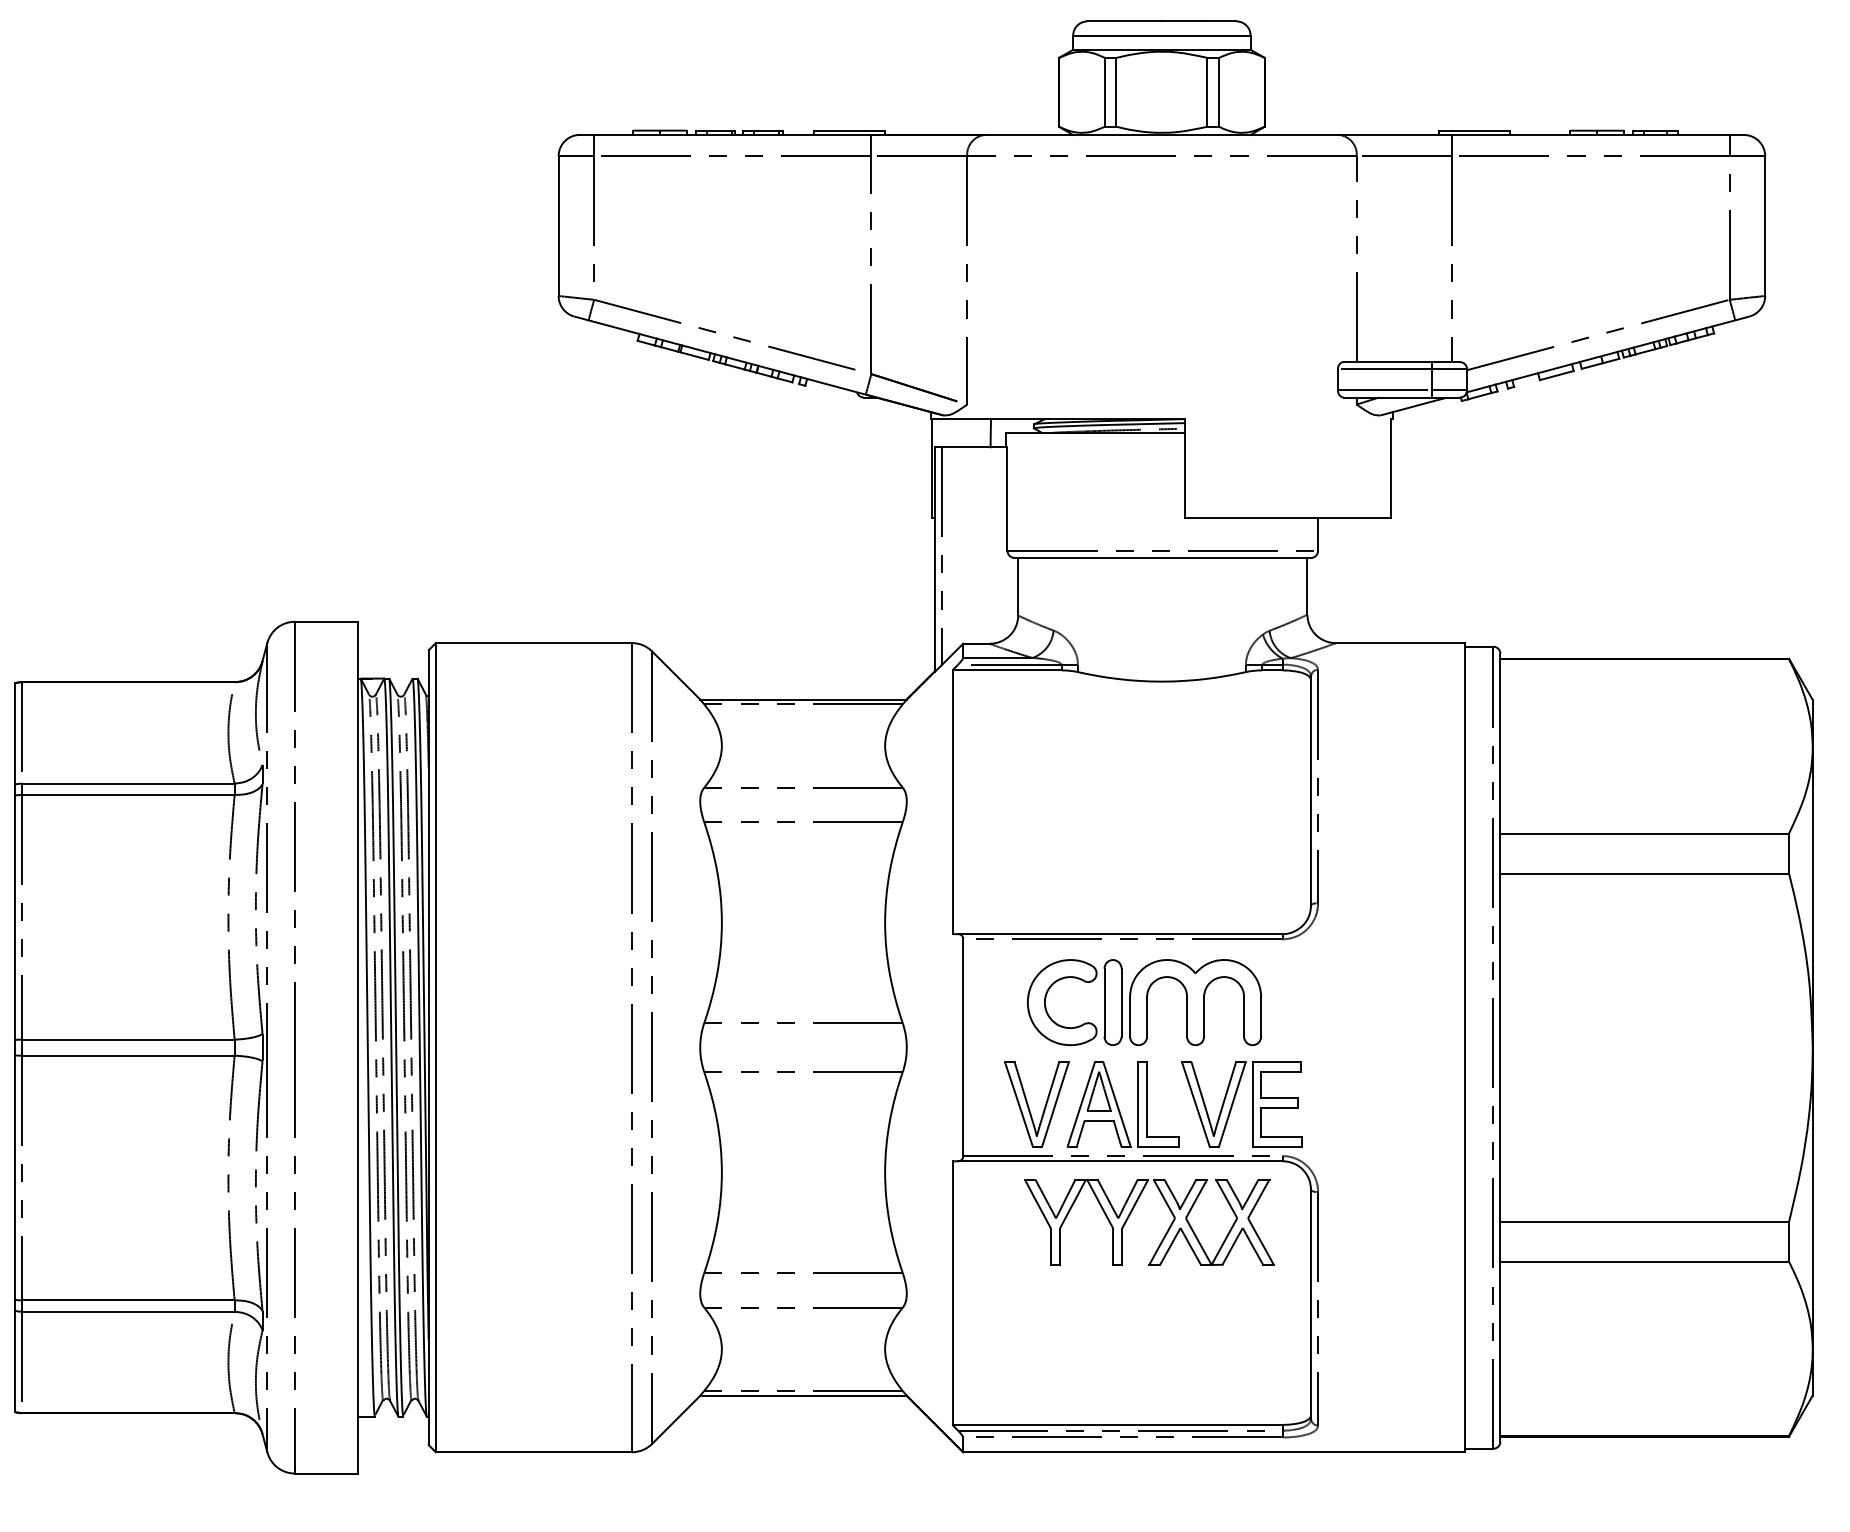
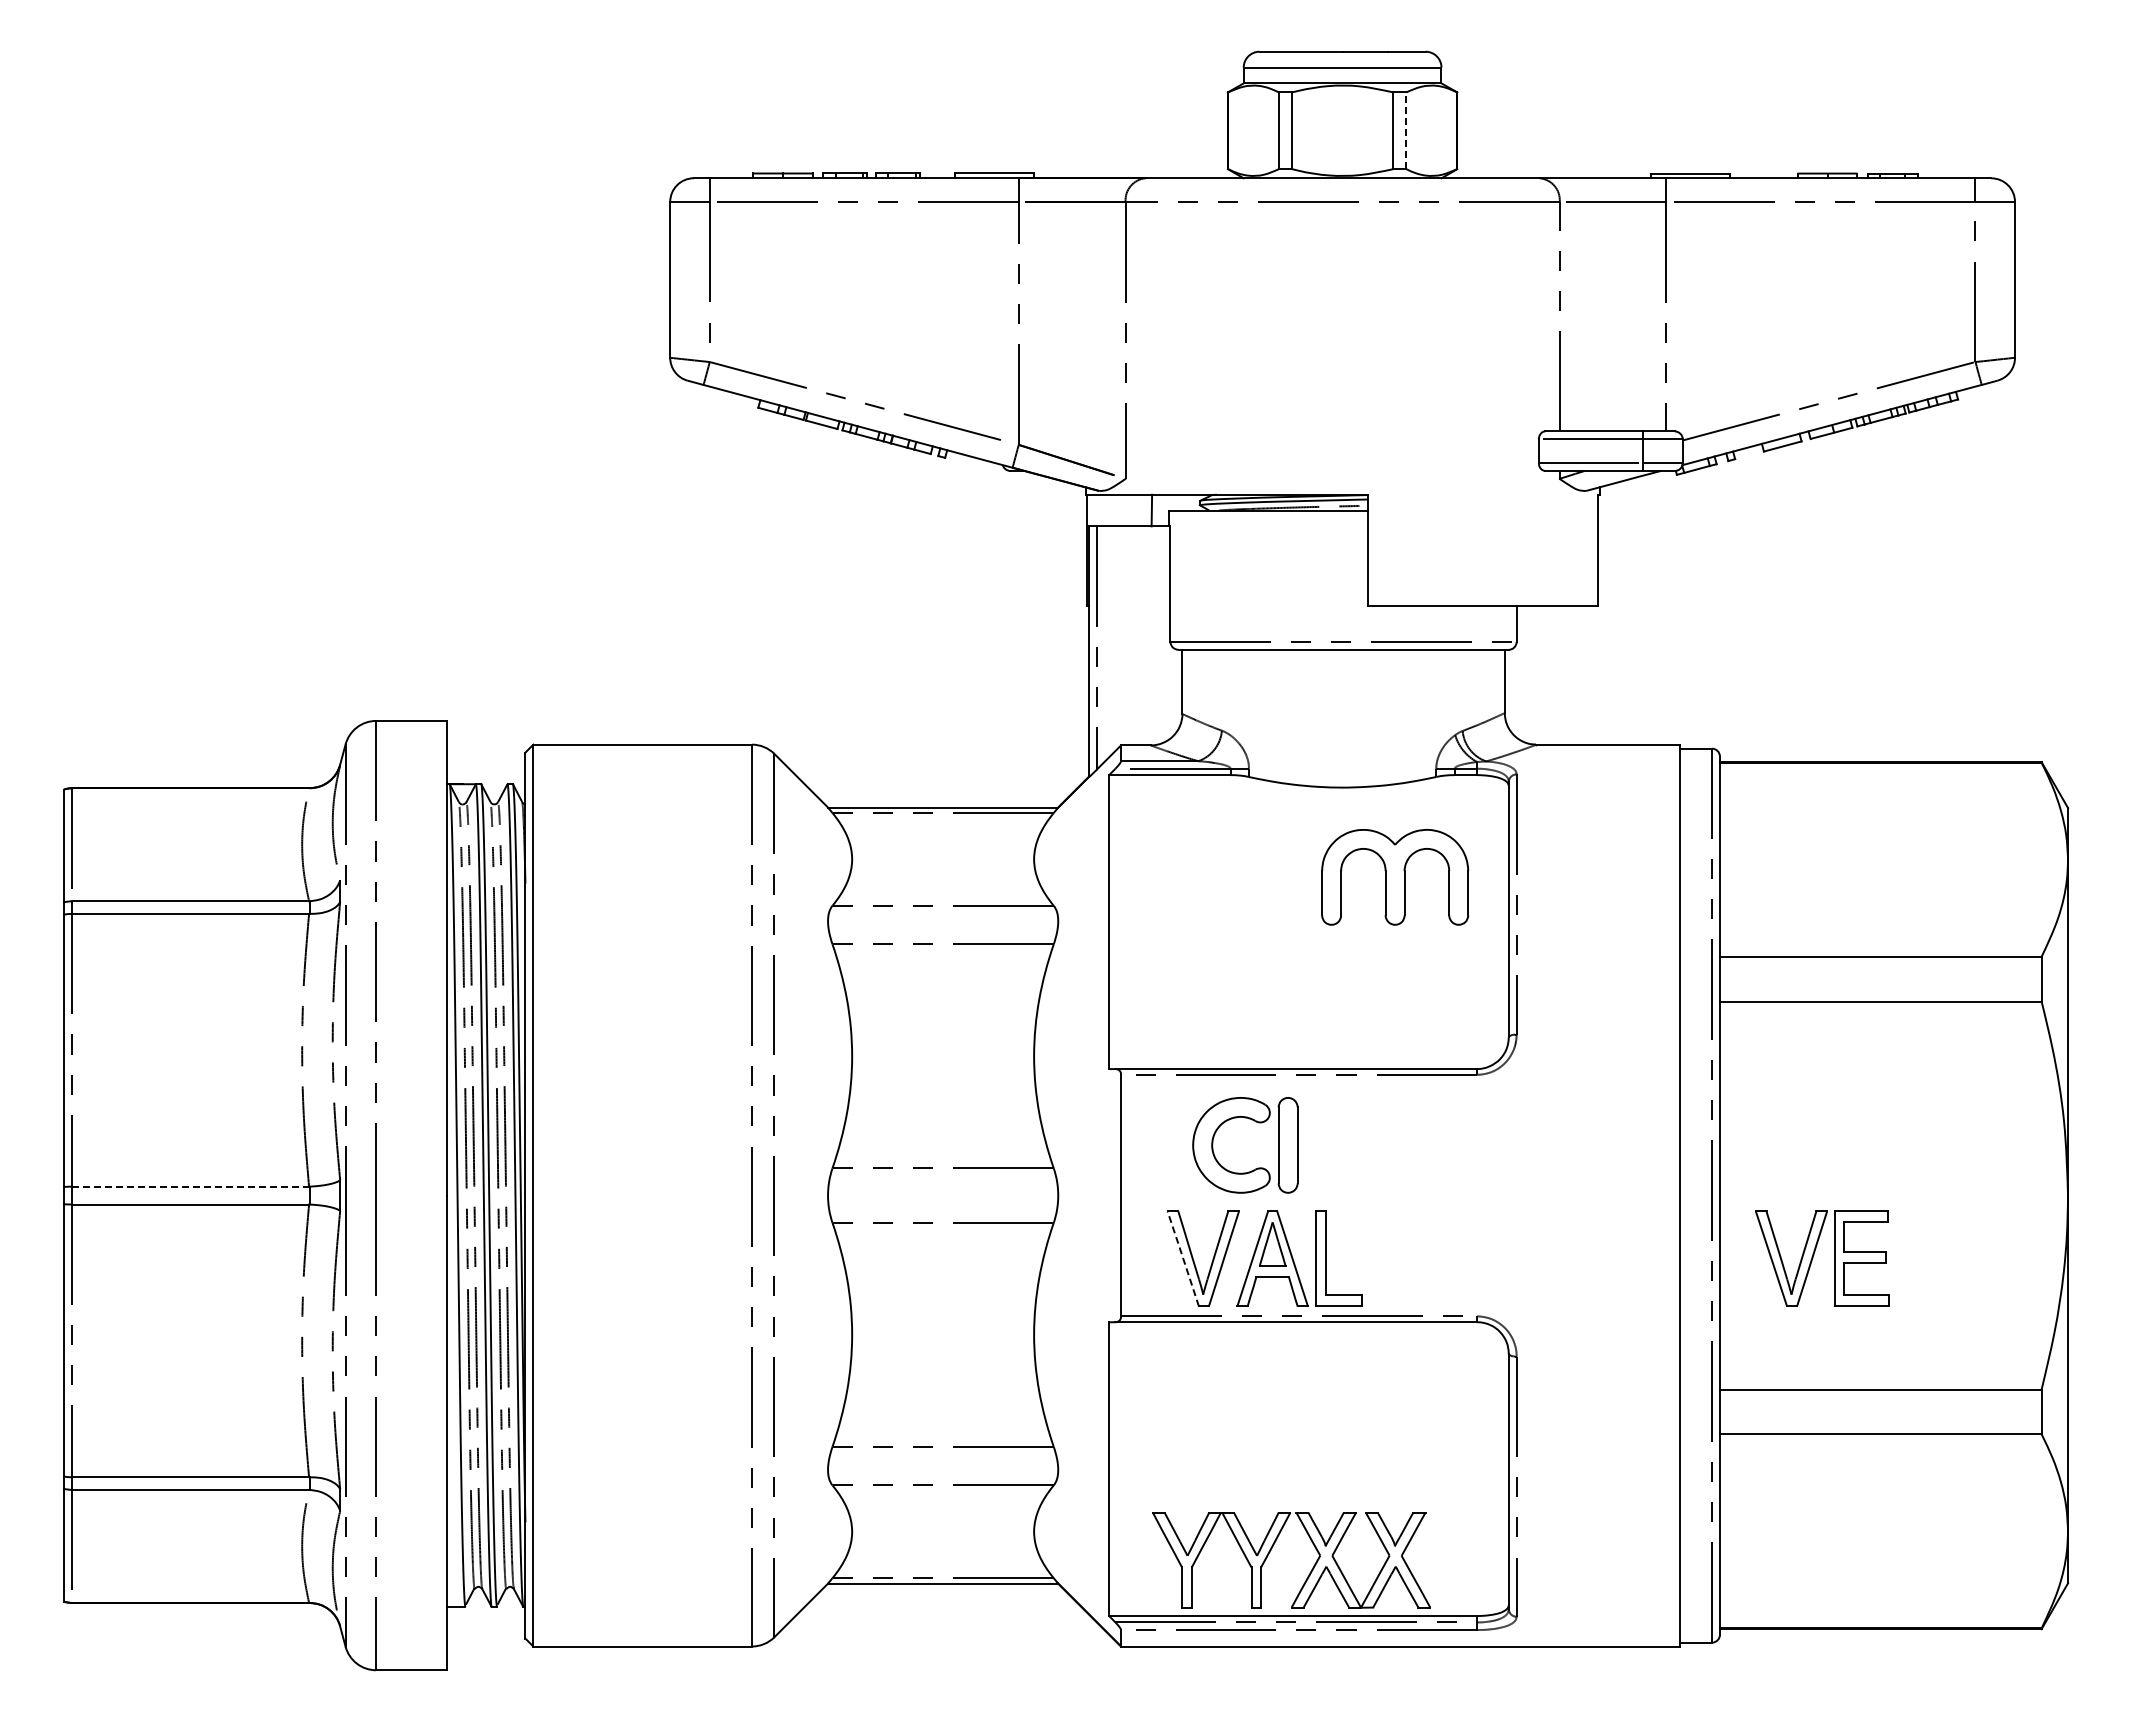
line: (1219, 92) -> (1406, 130), solid -> dashed
part: (1195, 1002) -> (1395, 877), moved
line: (128, 1039) -> (190, 1186), solid -> dashed
part: (1234, 1101) -> (1814, 1255), moved
line: (1019, 1104) -> (1183, 1258), solid -> dashed
part: (1167, 1230) -> (1311, 1569), moved

